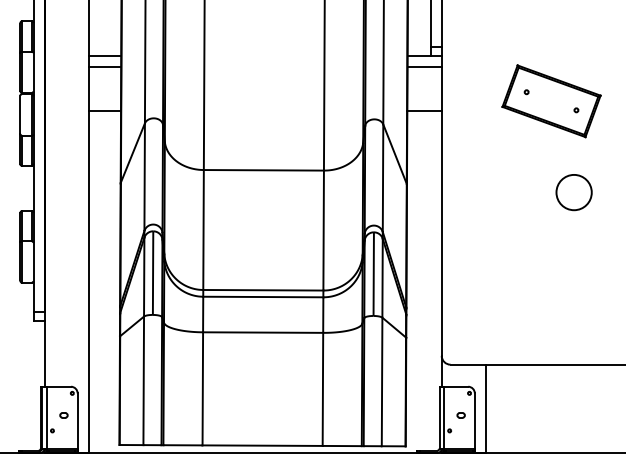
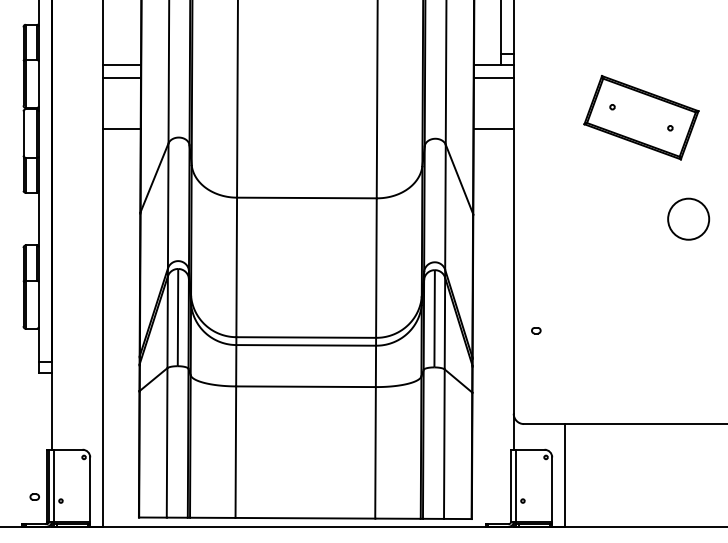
circle: (573, 192) -> (687, 219), moved
part: (63, 415) -> (34, 497), moved
part: (460, 415) -> (535, 330), moved

